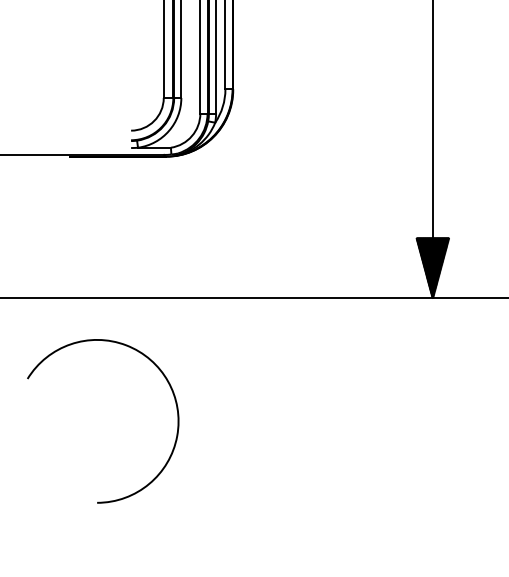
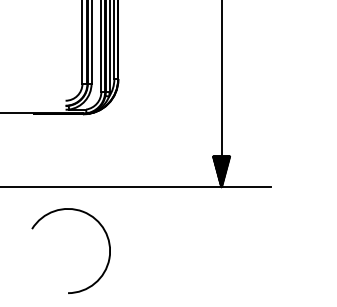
arc: (171, 395) -> (106, 237), moved

